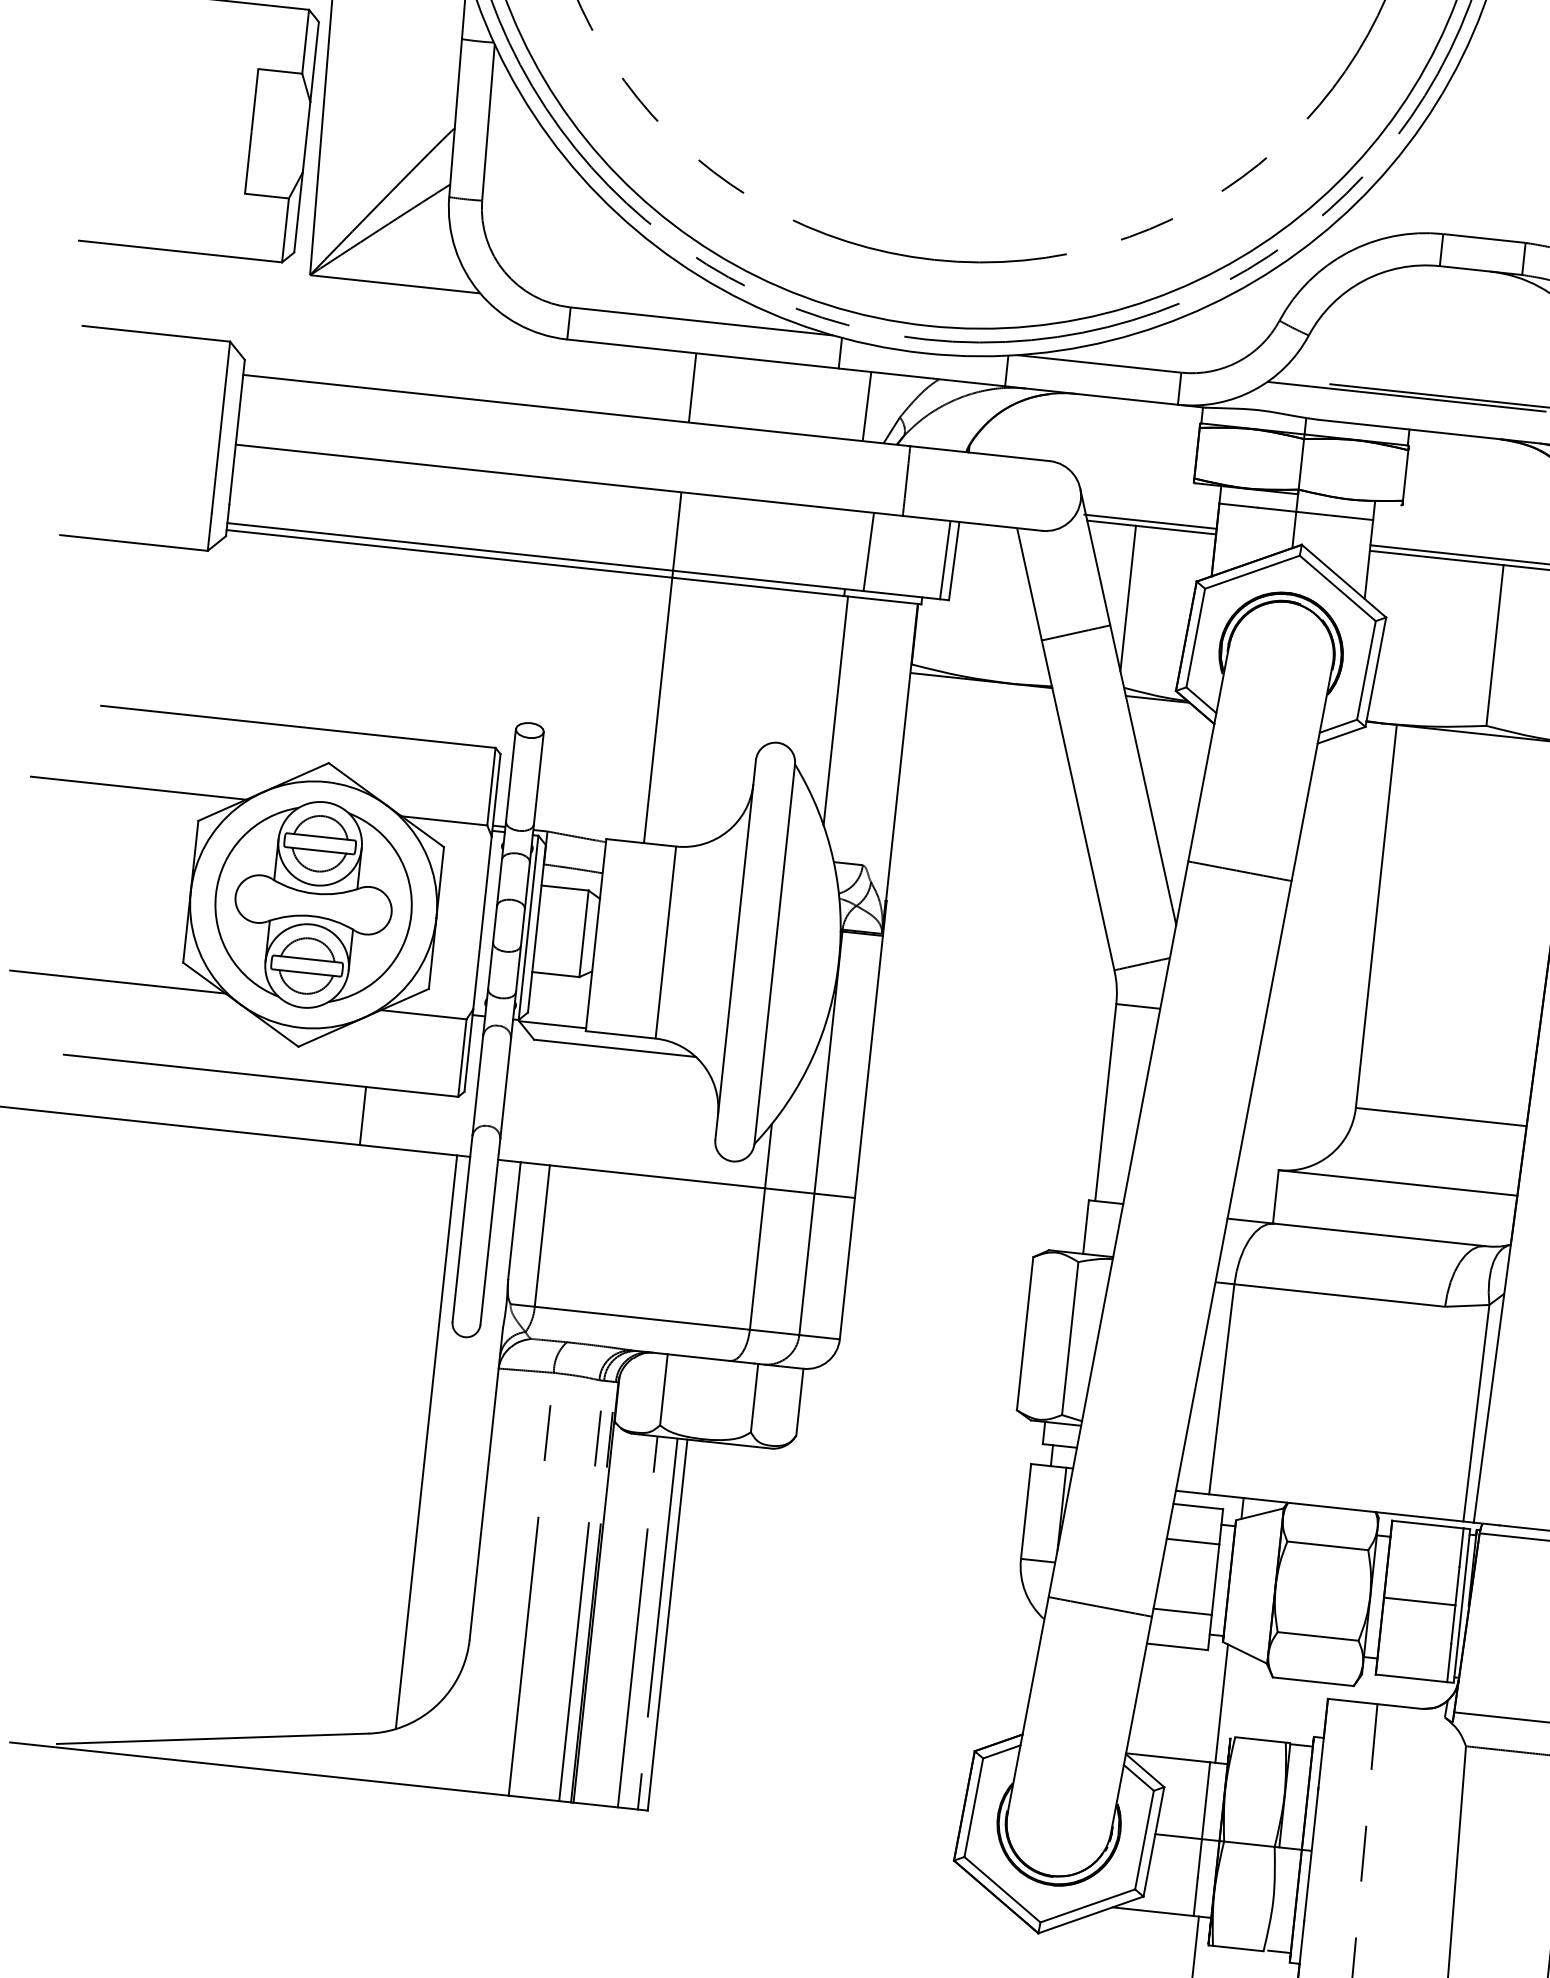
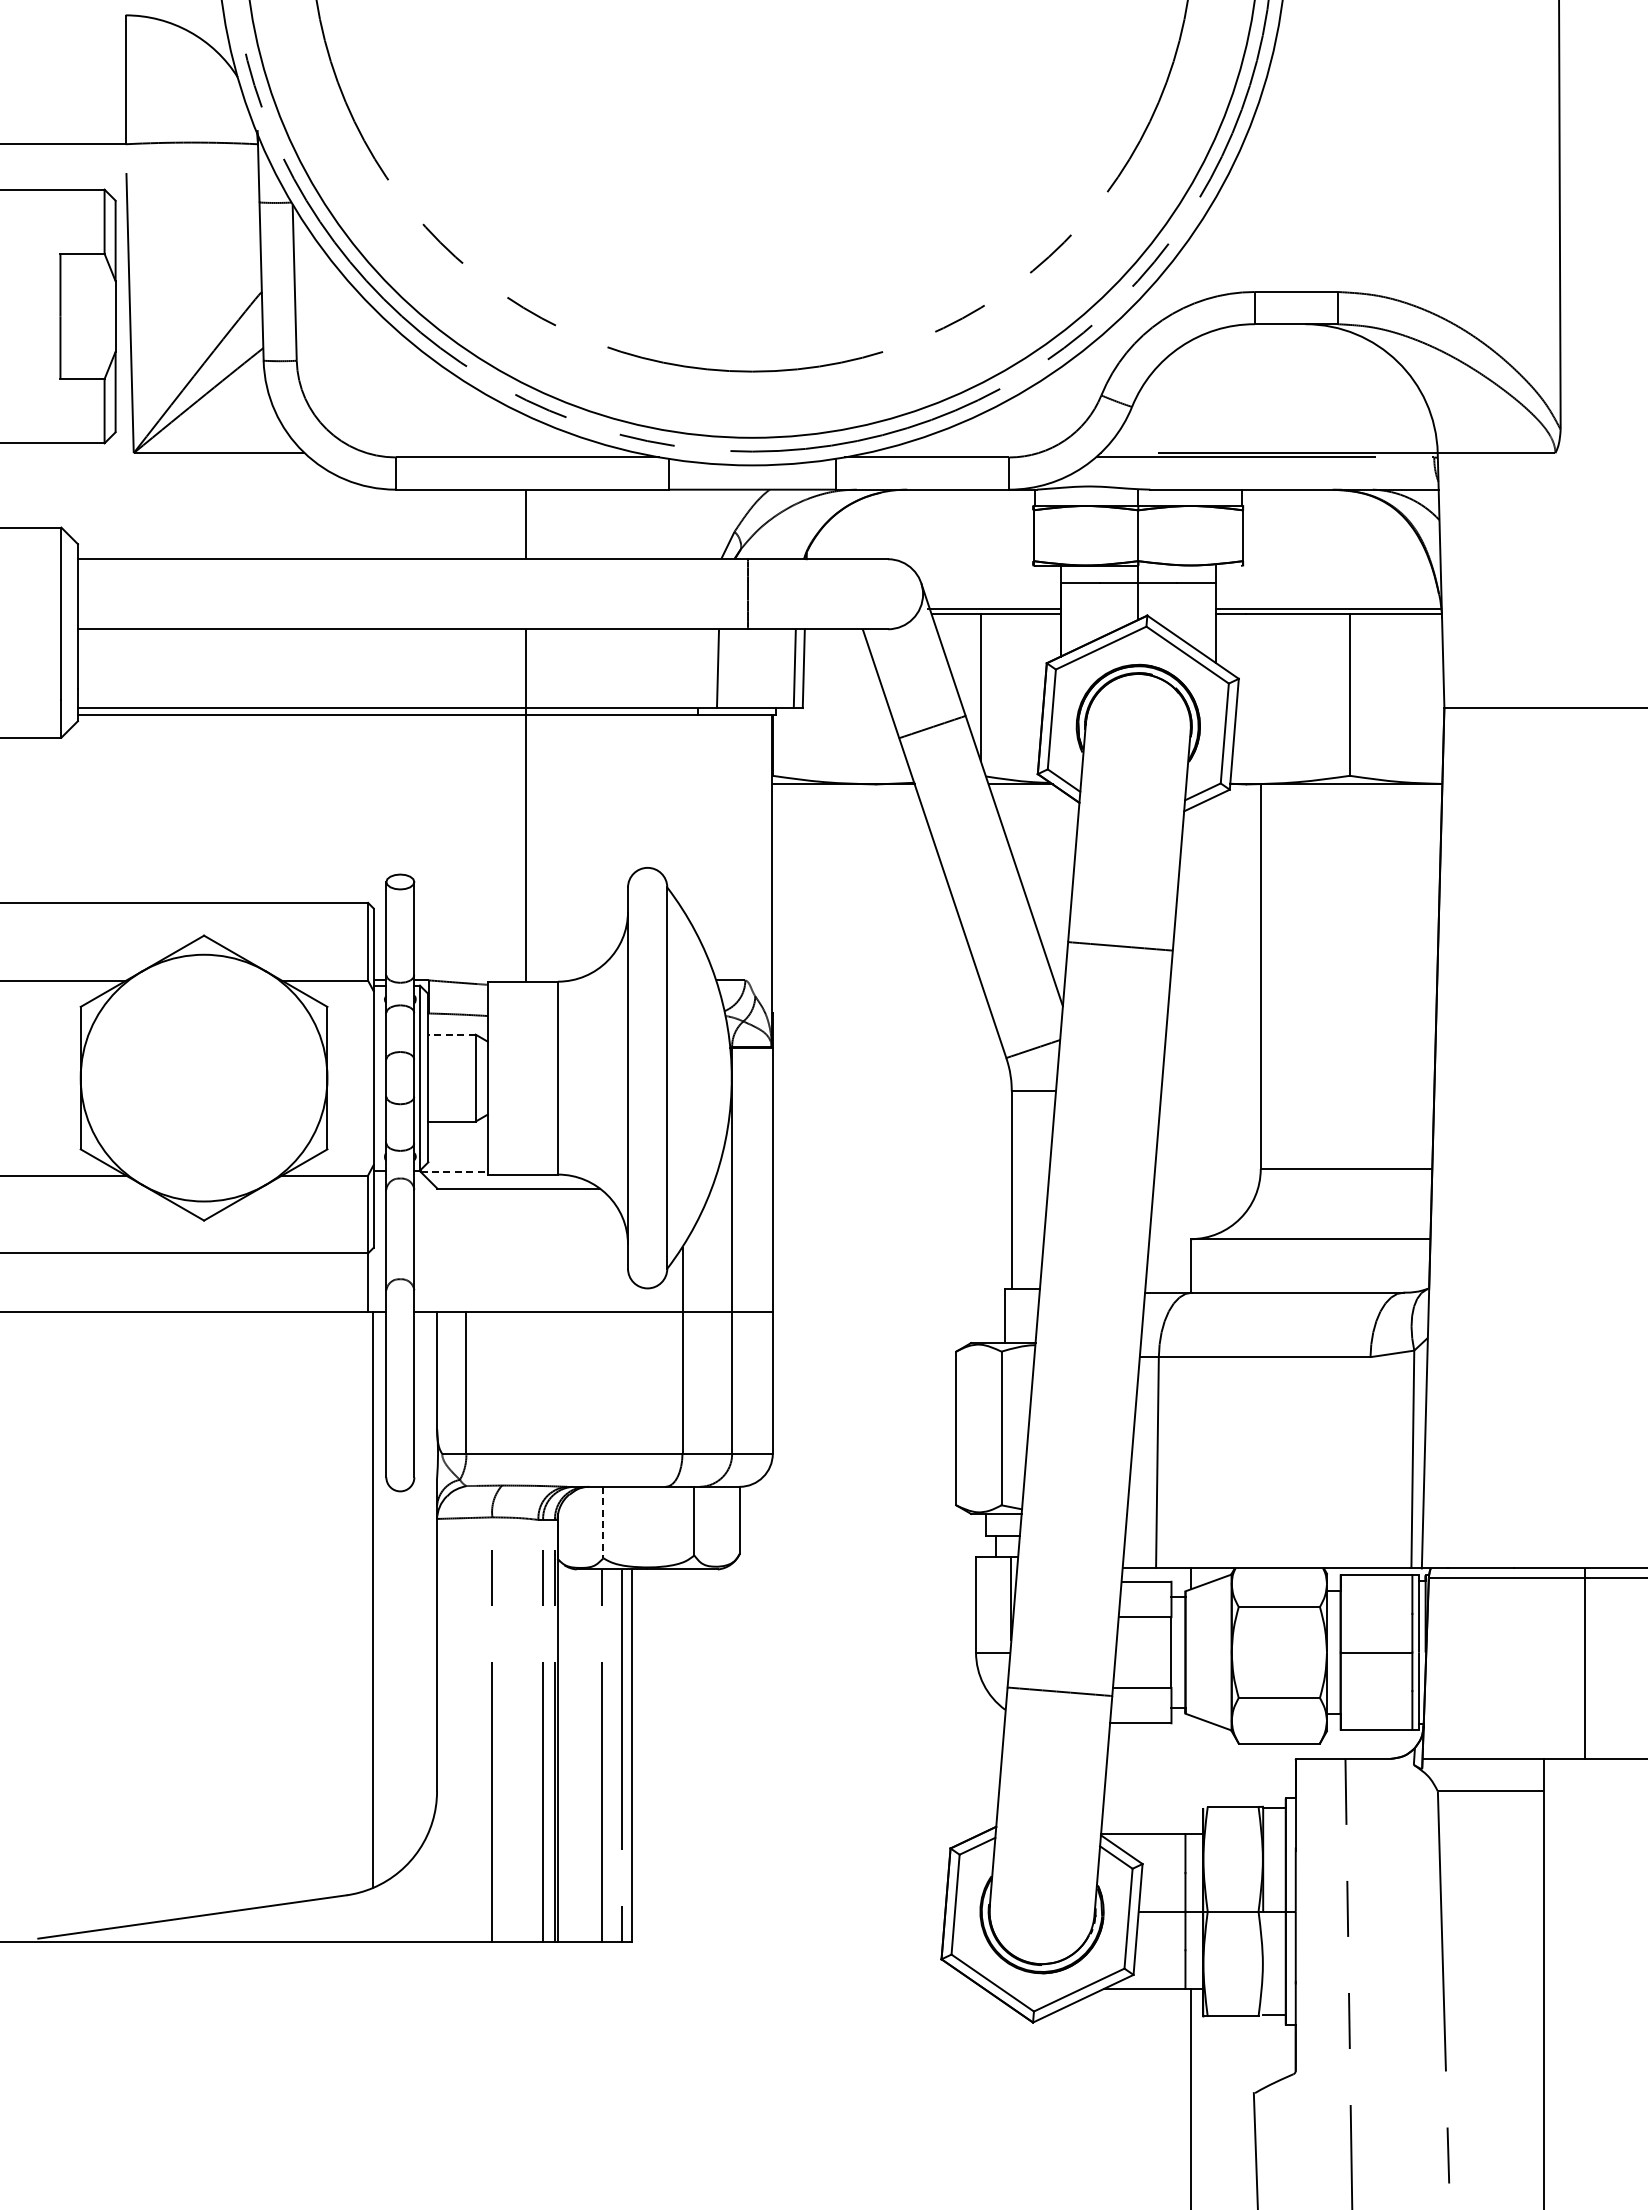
line: (866, 406) -> (700, 524), removed
line: (836, 710) -> (702, 829), removed
line: (565, 887) -> (452, 1034), solid -> dashed
part: (313, 905) -> (204, 1078), removed
line: (552, 1024) -> (454, 1171), solid -> dashed
line: (362, 1115) -> (367, 1282), moved
line: (663, 1389) -> (603, 1522), solid -> dashed
line: (1221, 1703) -> (1190, 1774), removed

